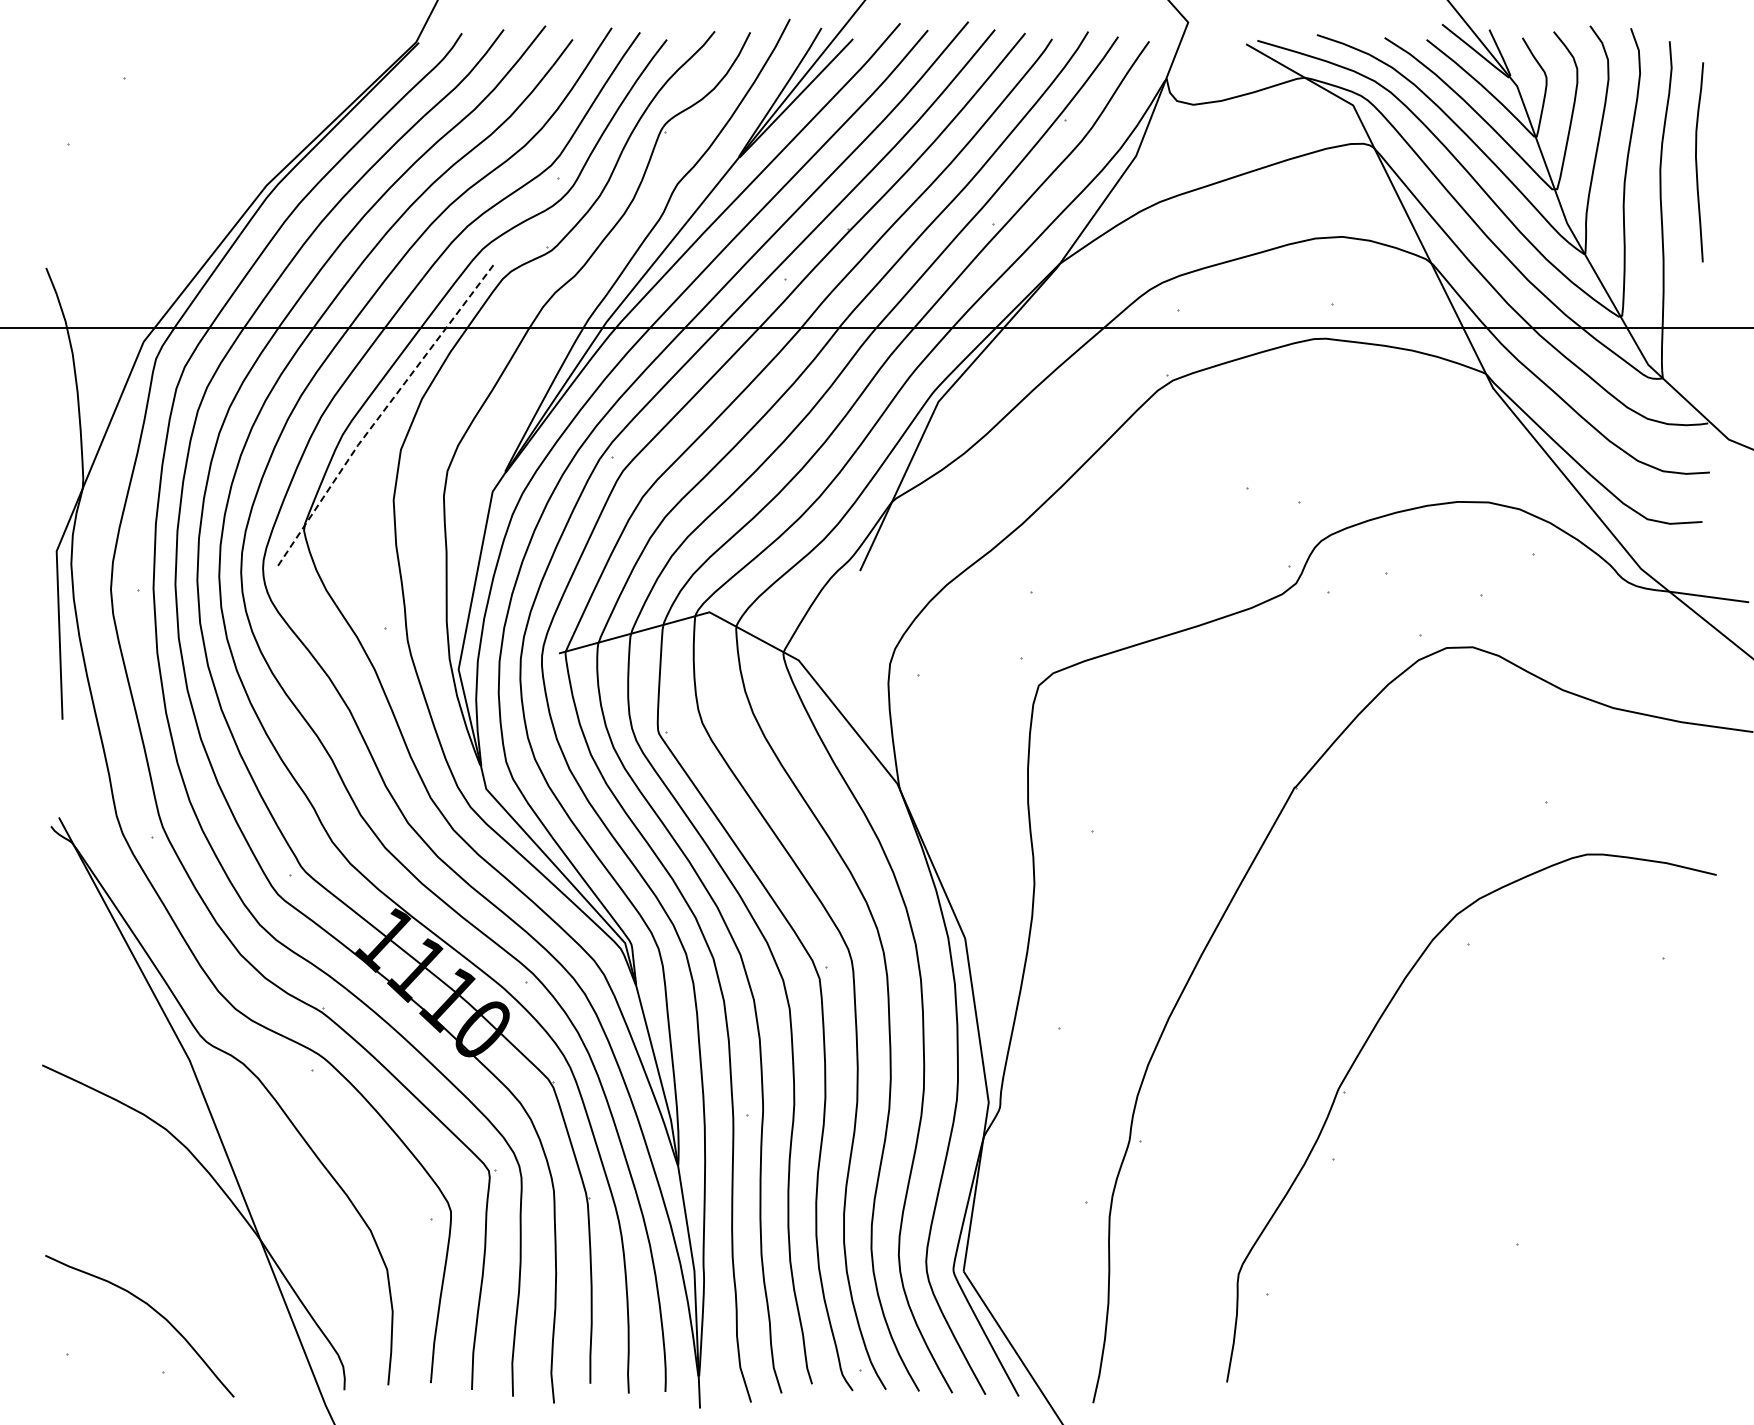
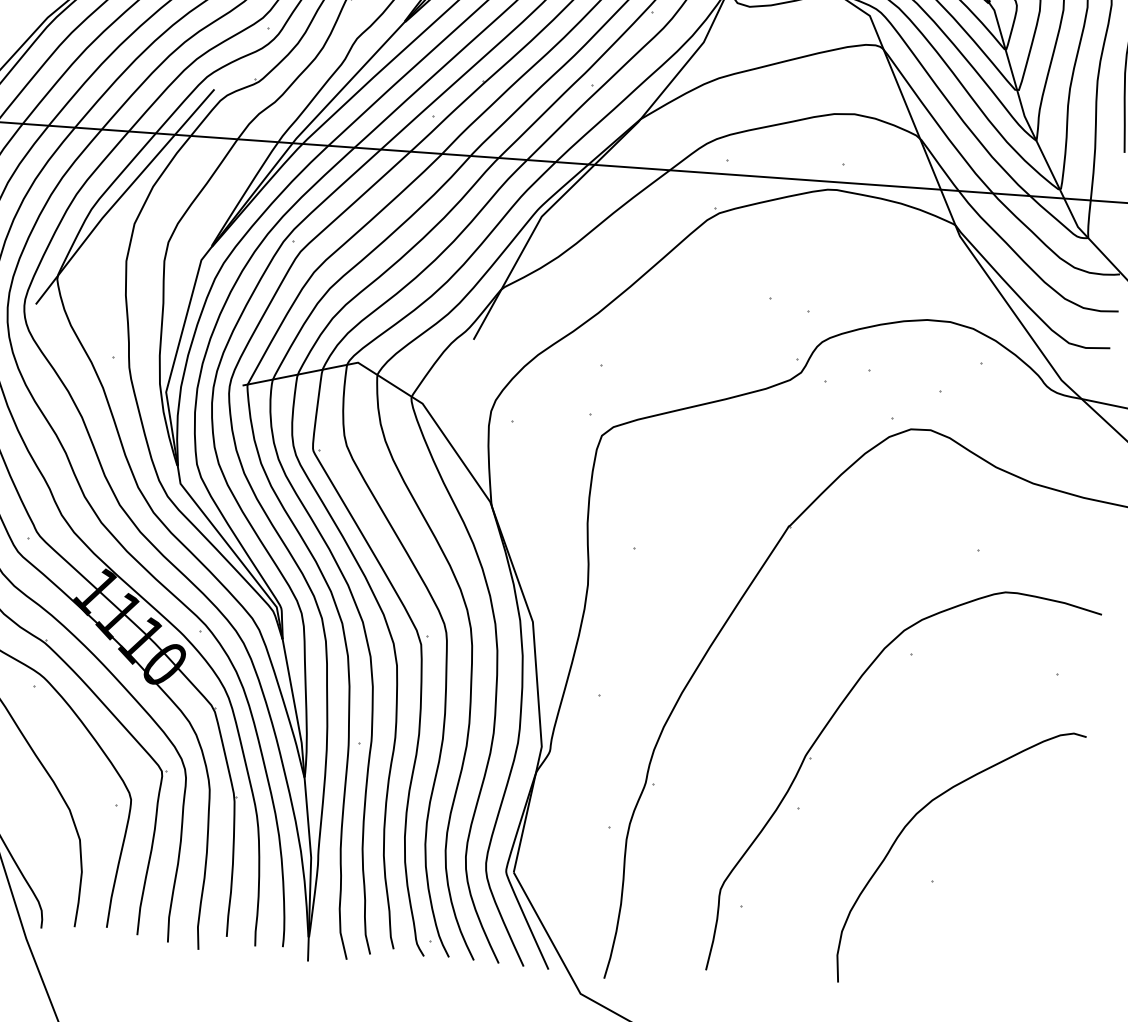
line: (382, 412) -> (122, 194), dashed -> solid
curve: (1488, 1160) -> (914, 817), added

